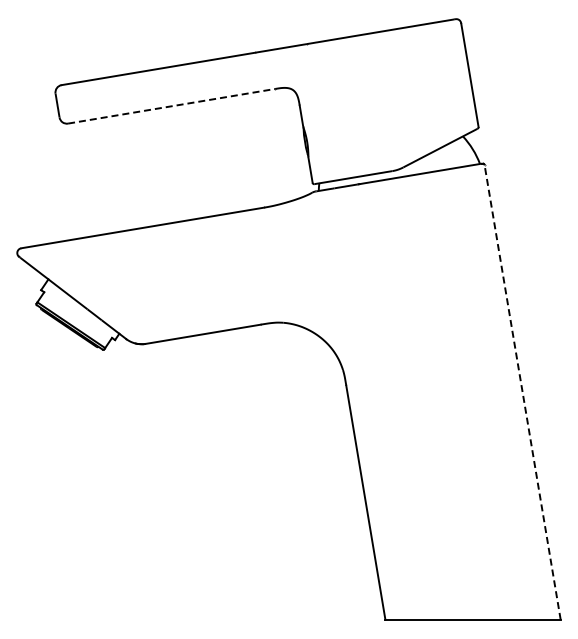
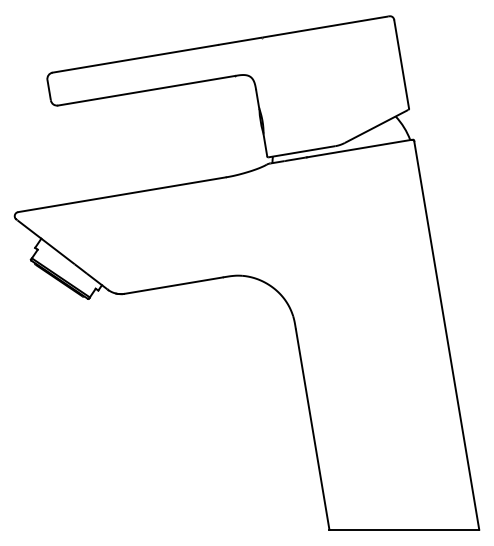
line: (171, 106) -> (146, 90), dashed -> solid
line: (522, 392) -> (446, 335), dashed -> solid

